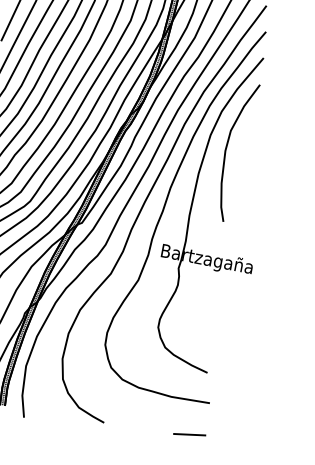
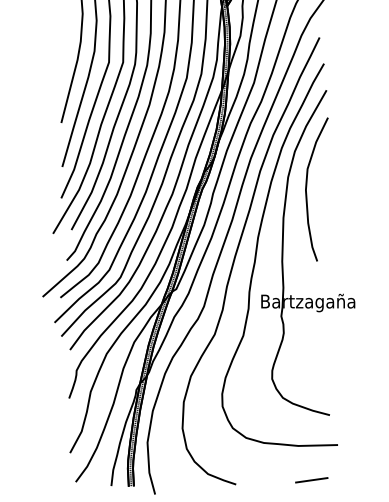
line: (189, 434) -> (311, 480), moved

